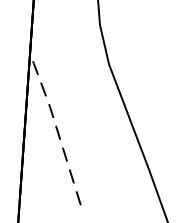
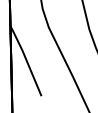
line: (56, 126) -> (26, 59), dashed -> solid

